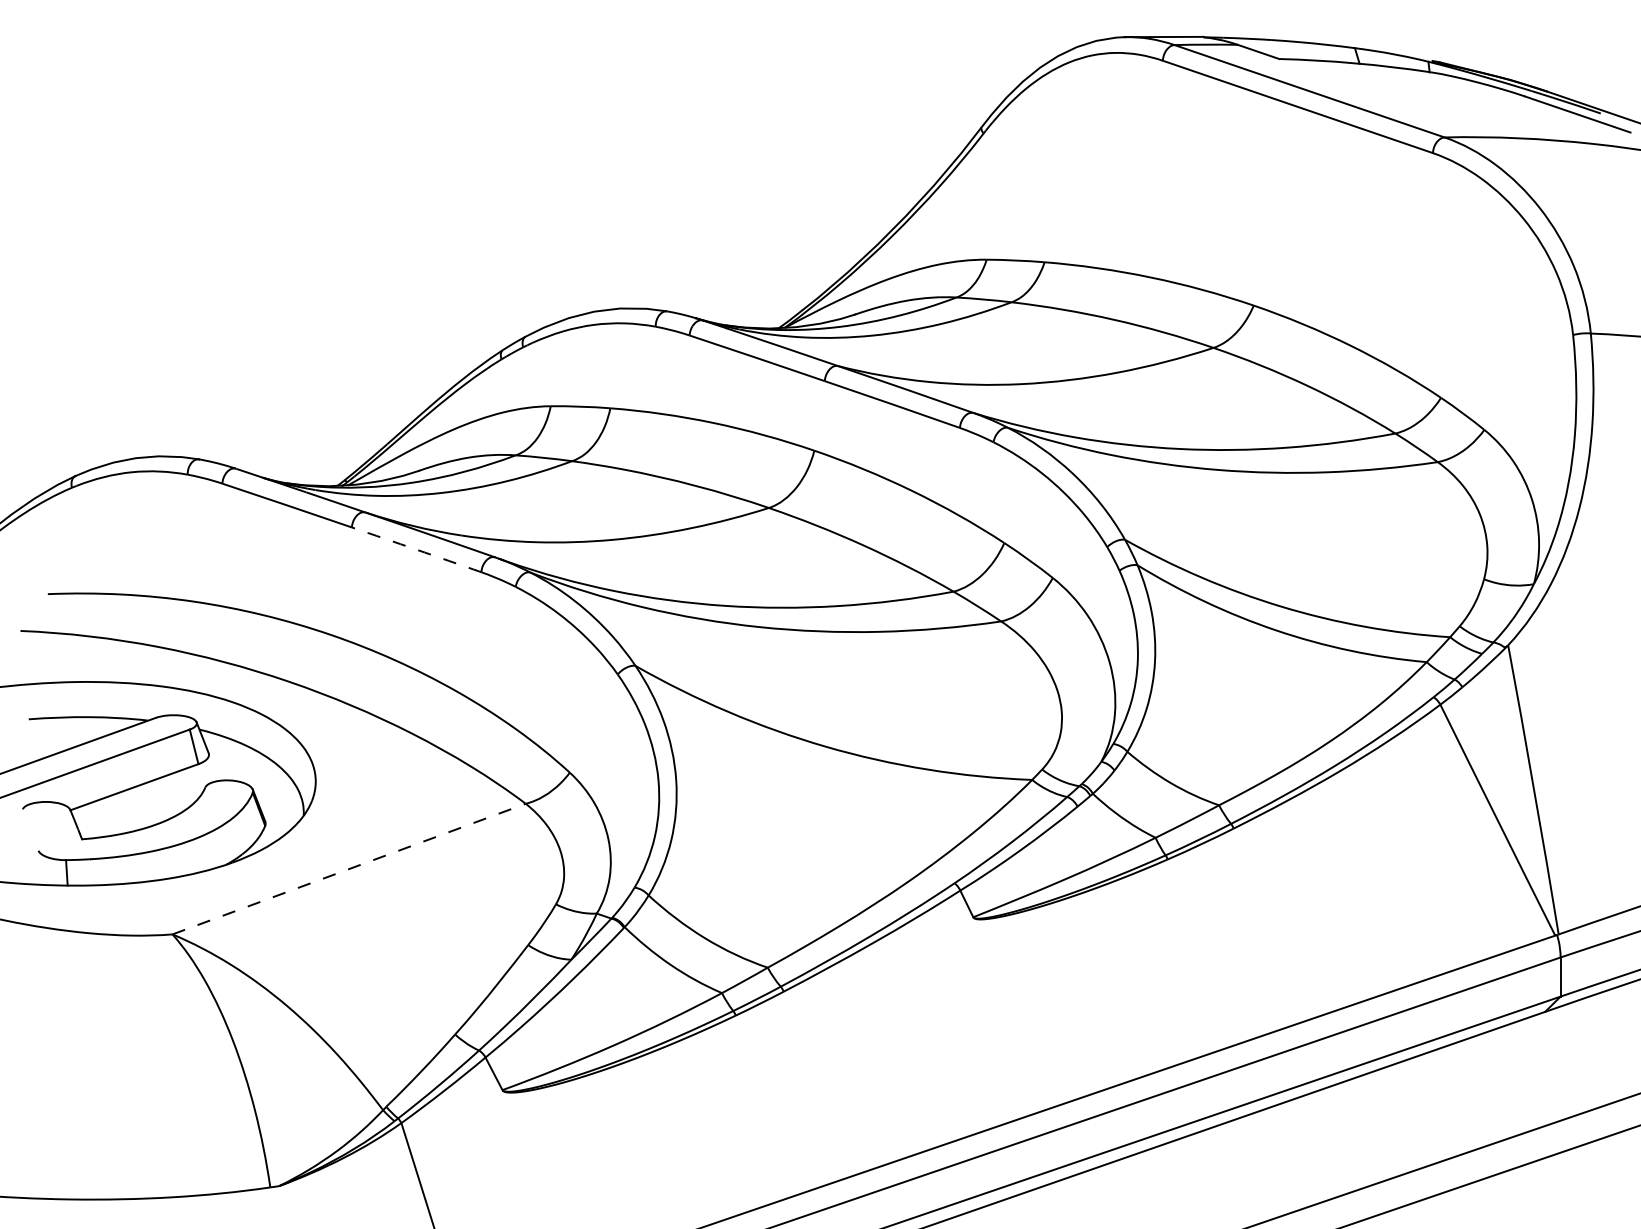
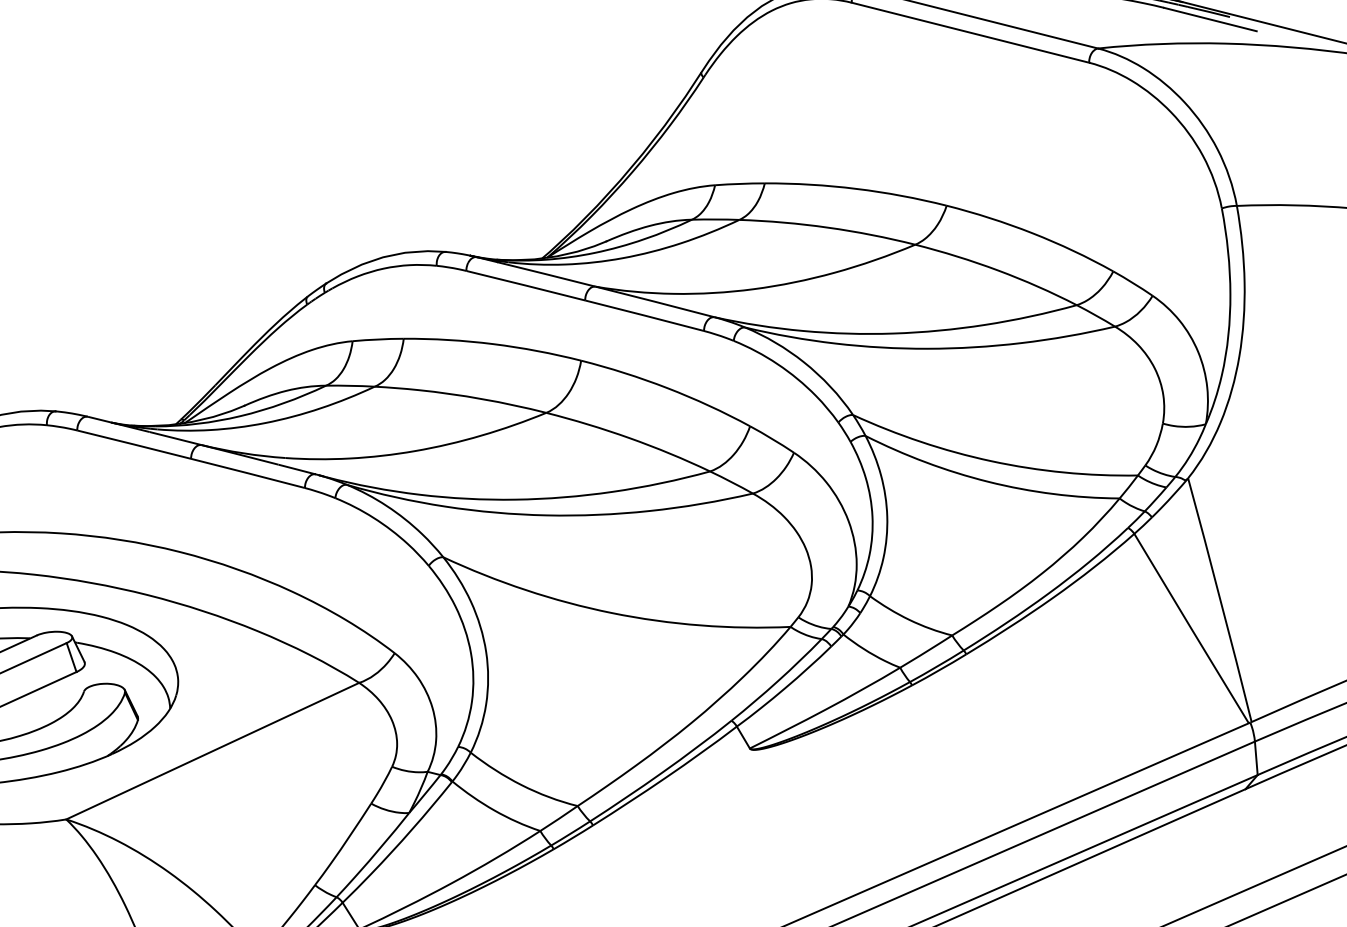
arc: (416, 549) -> (247, 473), dashed -> solid
line: (349, 868) -> (213, 750), dashed -> solid

